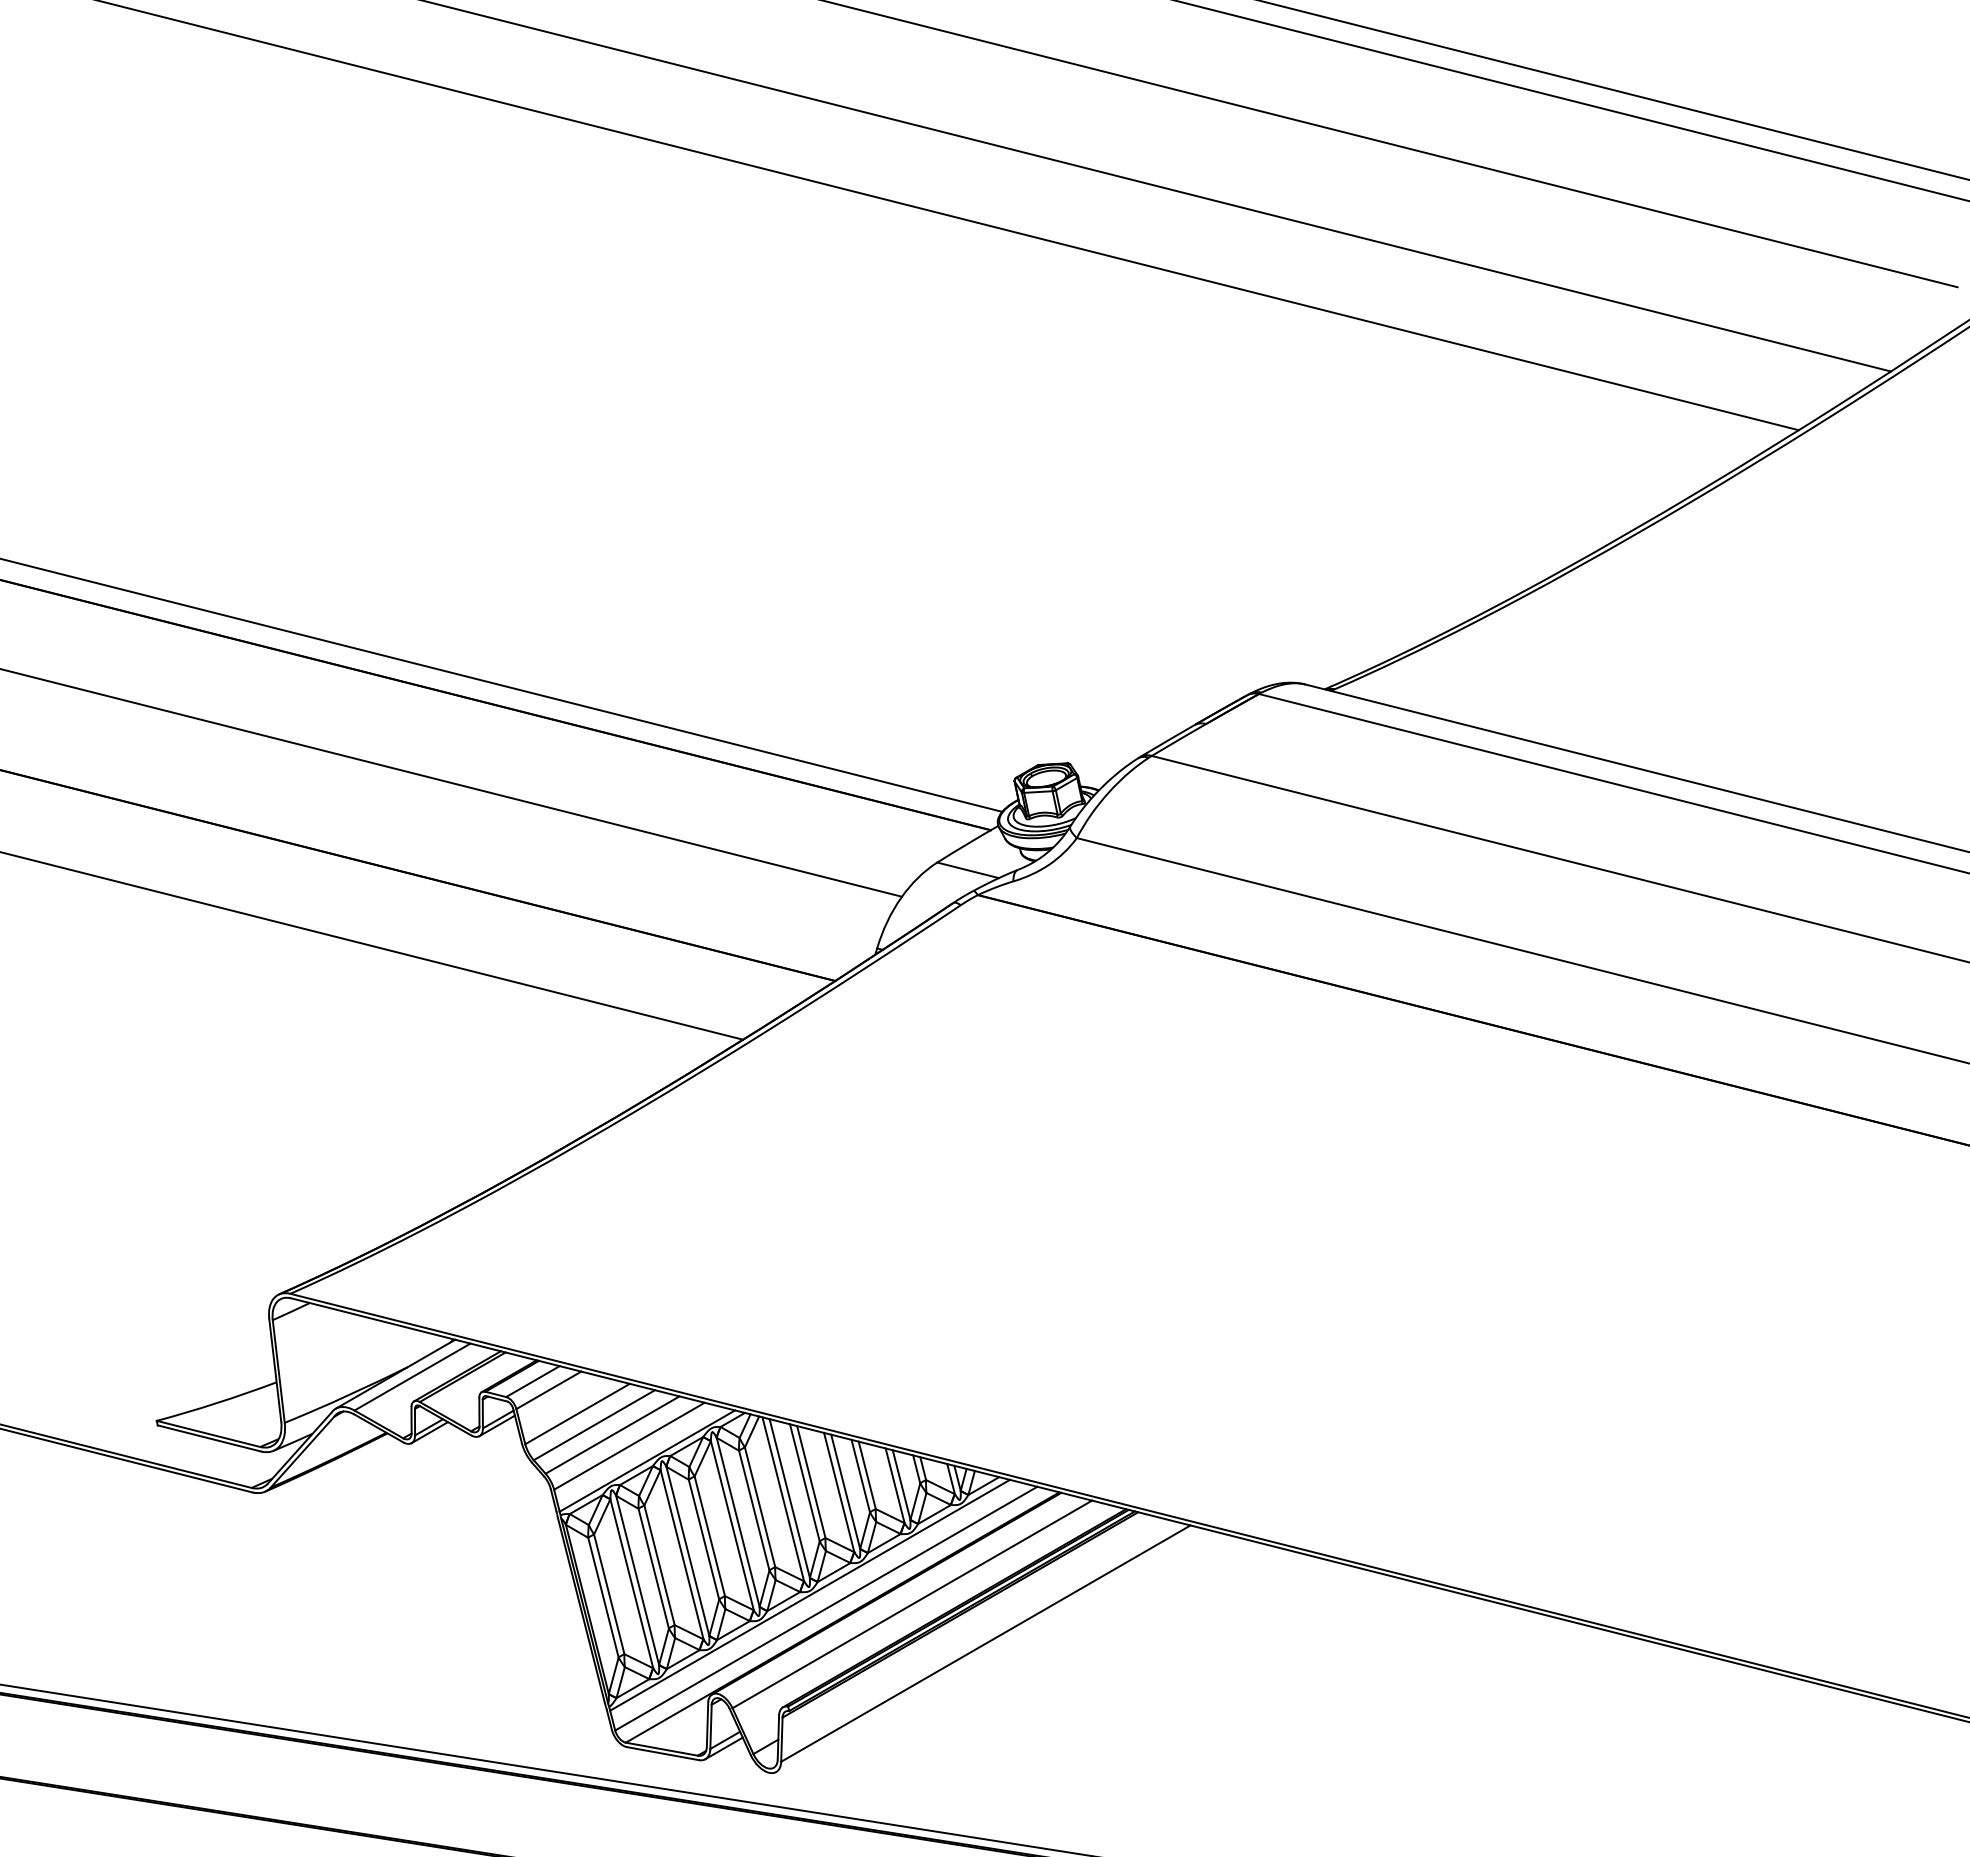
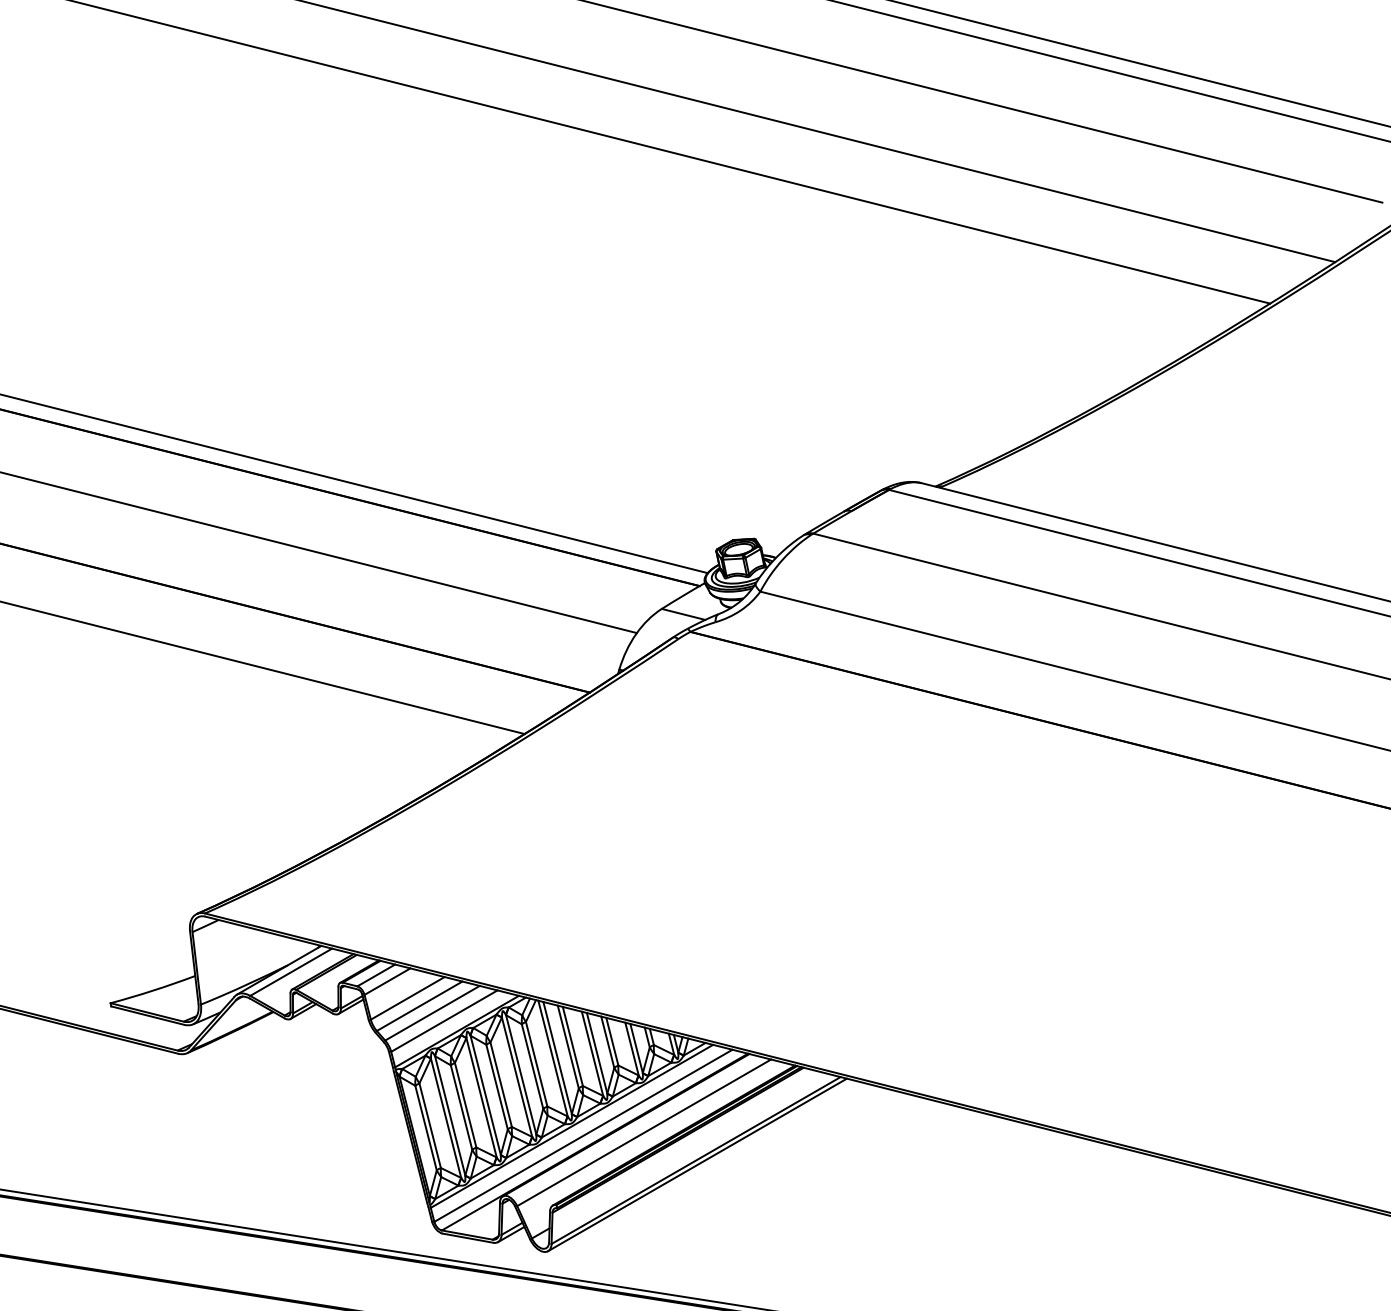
line: (987, 1649) -> (697, 1164), added

